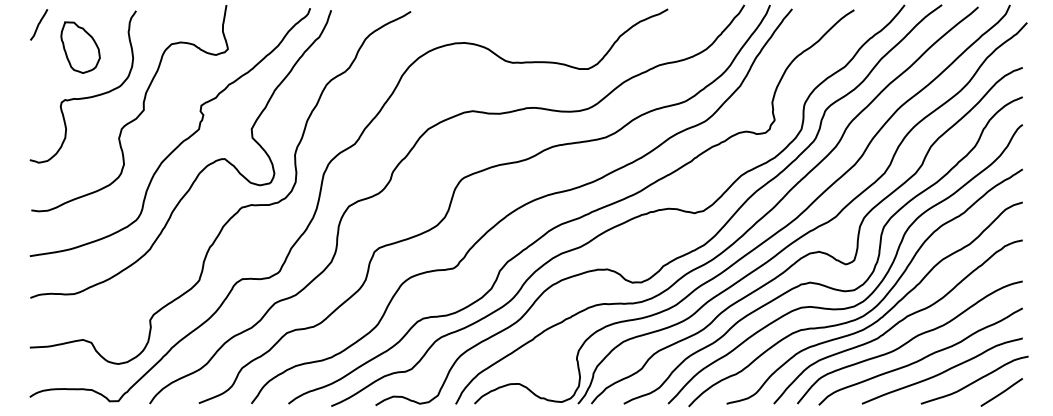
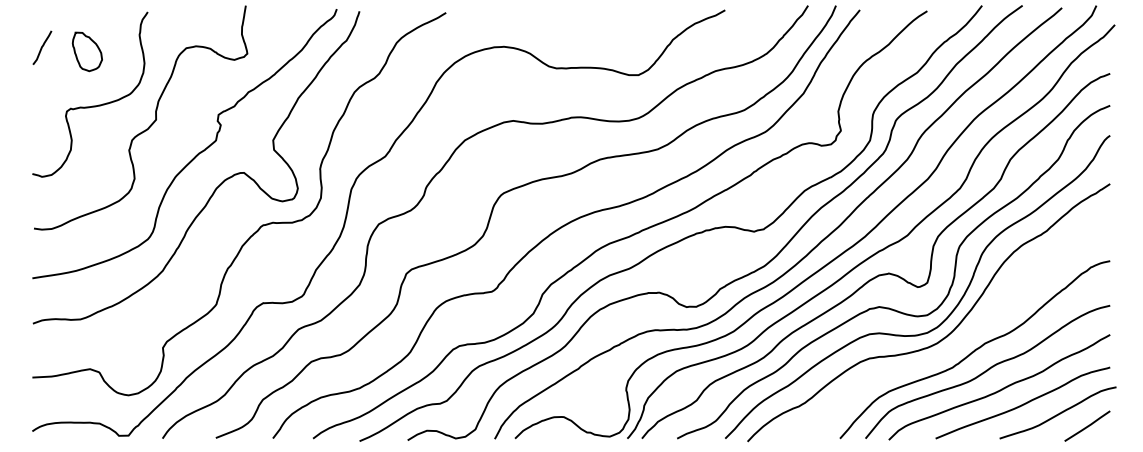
curve: (39, 24) -> (42, 47), moved
part: (80, 47) -> (87, 51), size x0.7
curve: (885, 312) -> (961, 339), removed

